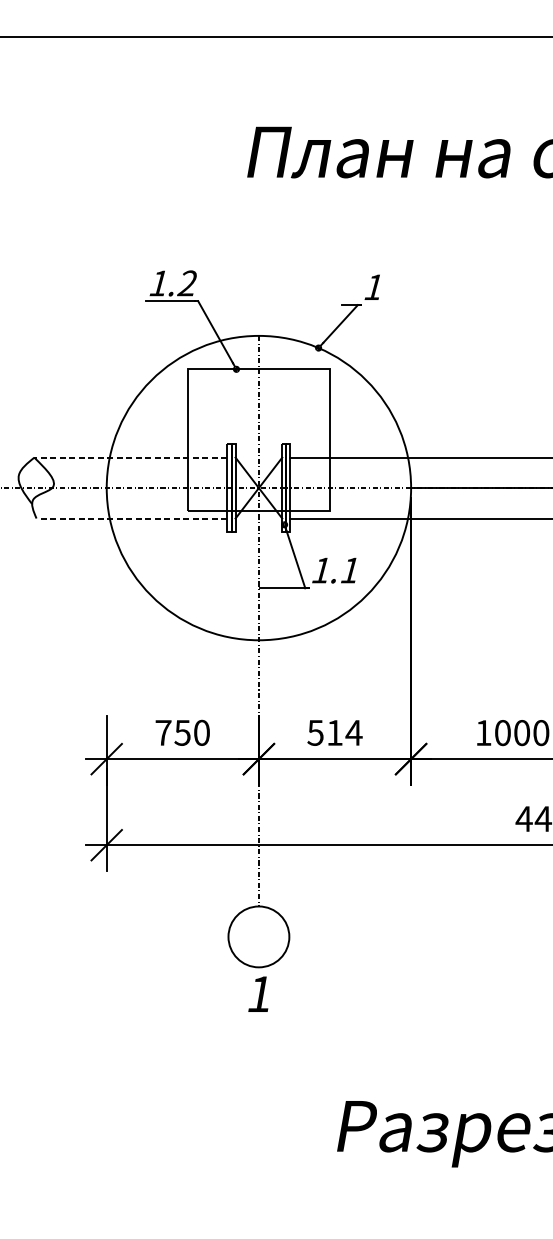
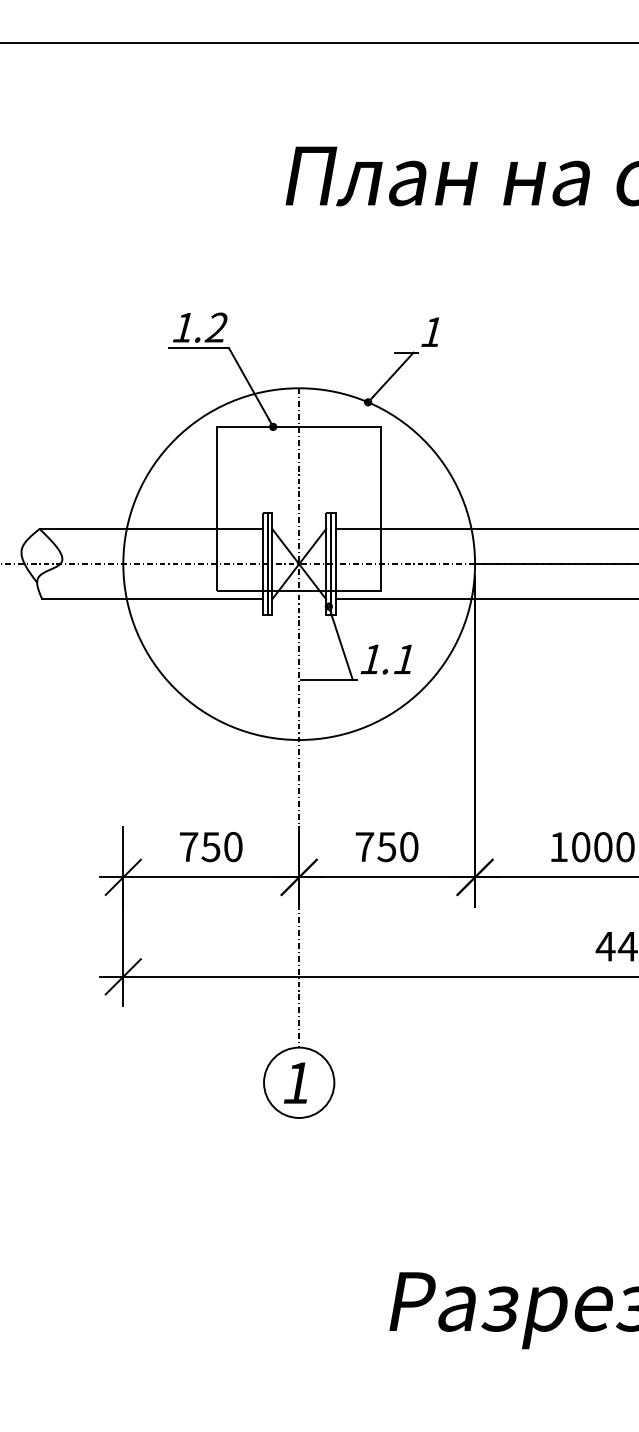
line: (131, 457) -> (151, 528), dashed -> solid
line: (131, 518) -> (152, 599), dashed -> solid
text: (335, 733) -> (387, 847), 514 -> 750
text: (258, 993) -> (295, 1082), moved

